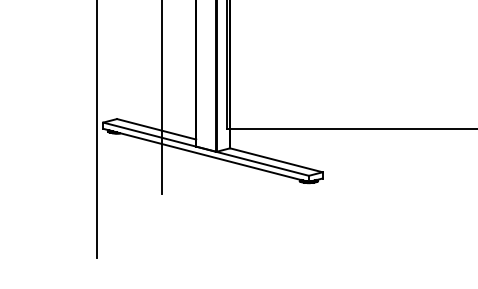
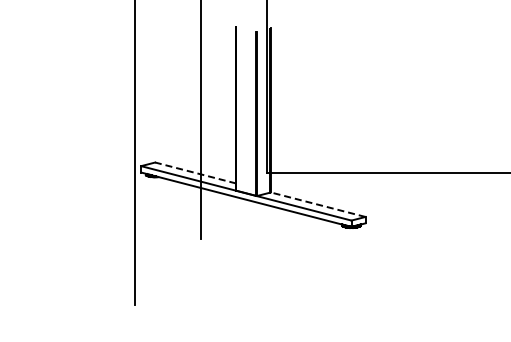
line: (156, 129) -> (195, 173), solid -> dashed
line: (275, 160) -> (317, 204), solid -> dashed

